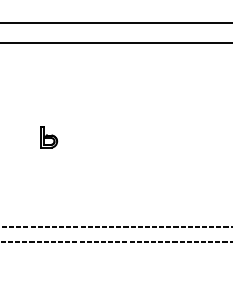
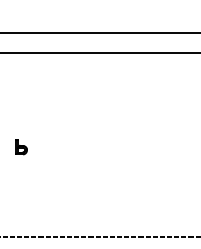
part: (49, 137) -> (21, 147), size x0.7

